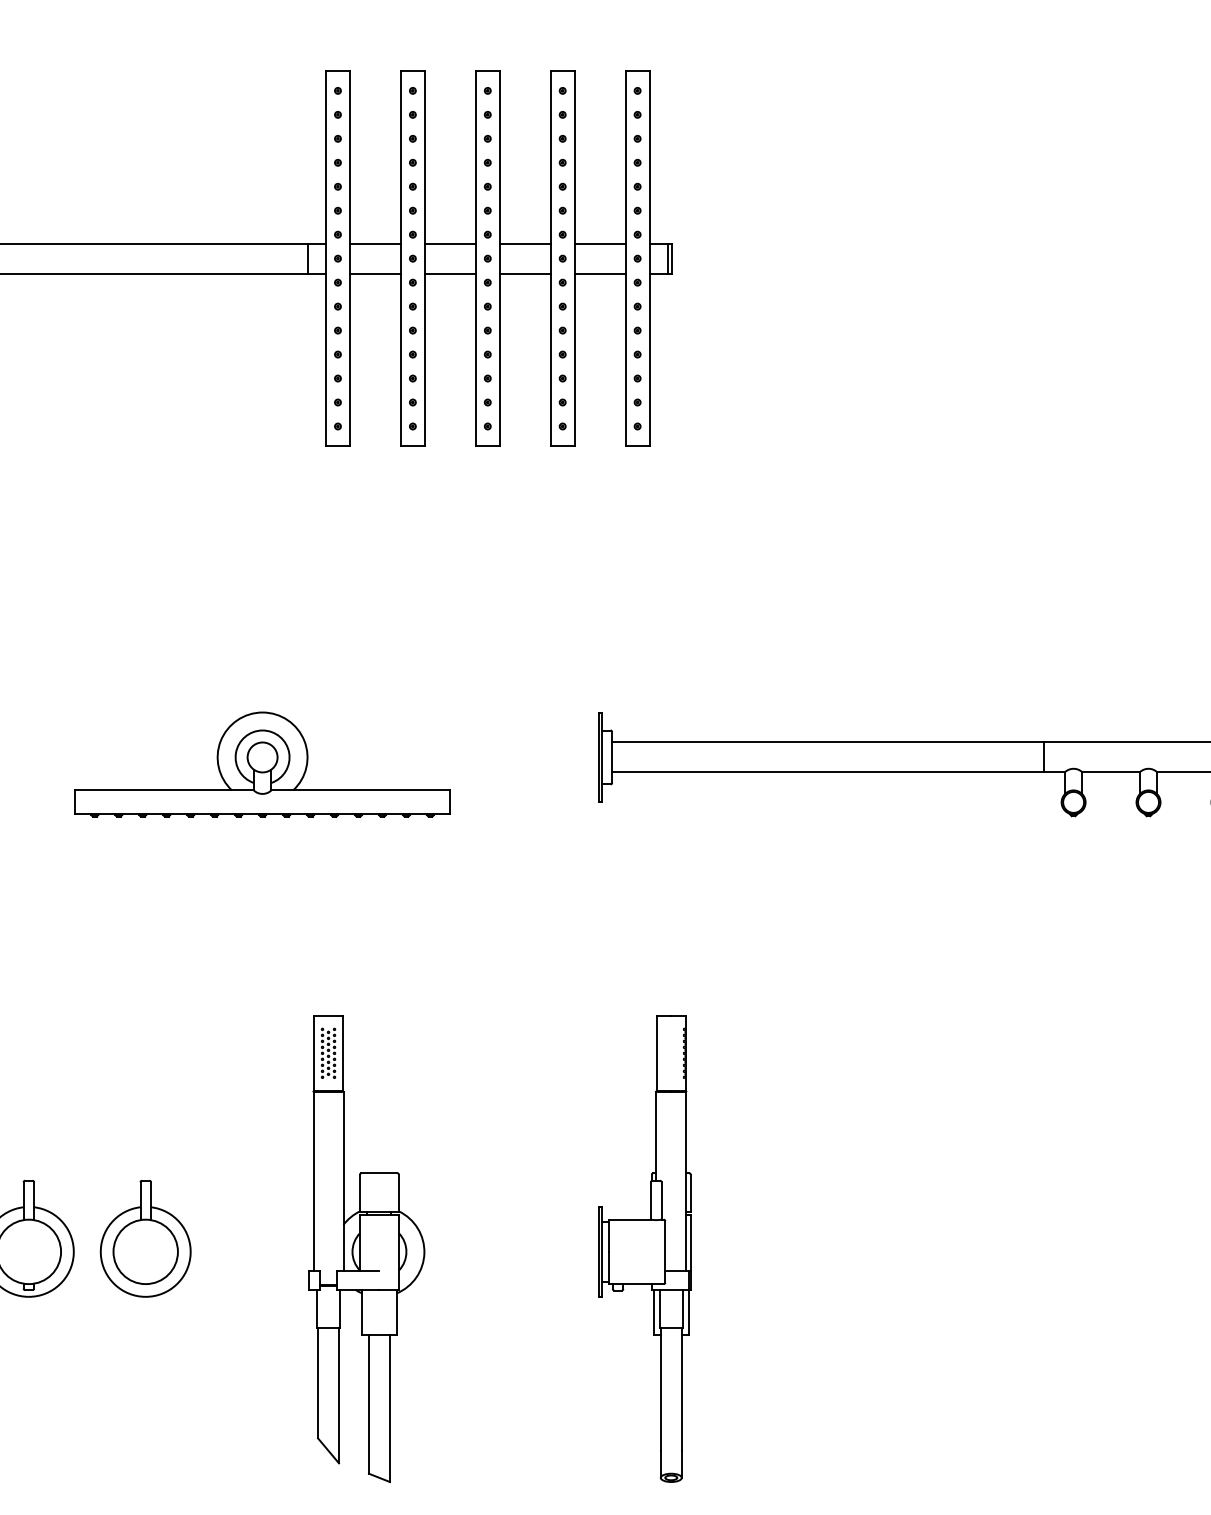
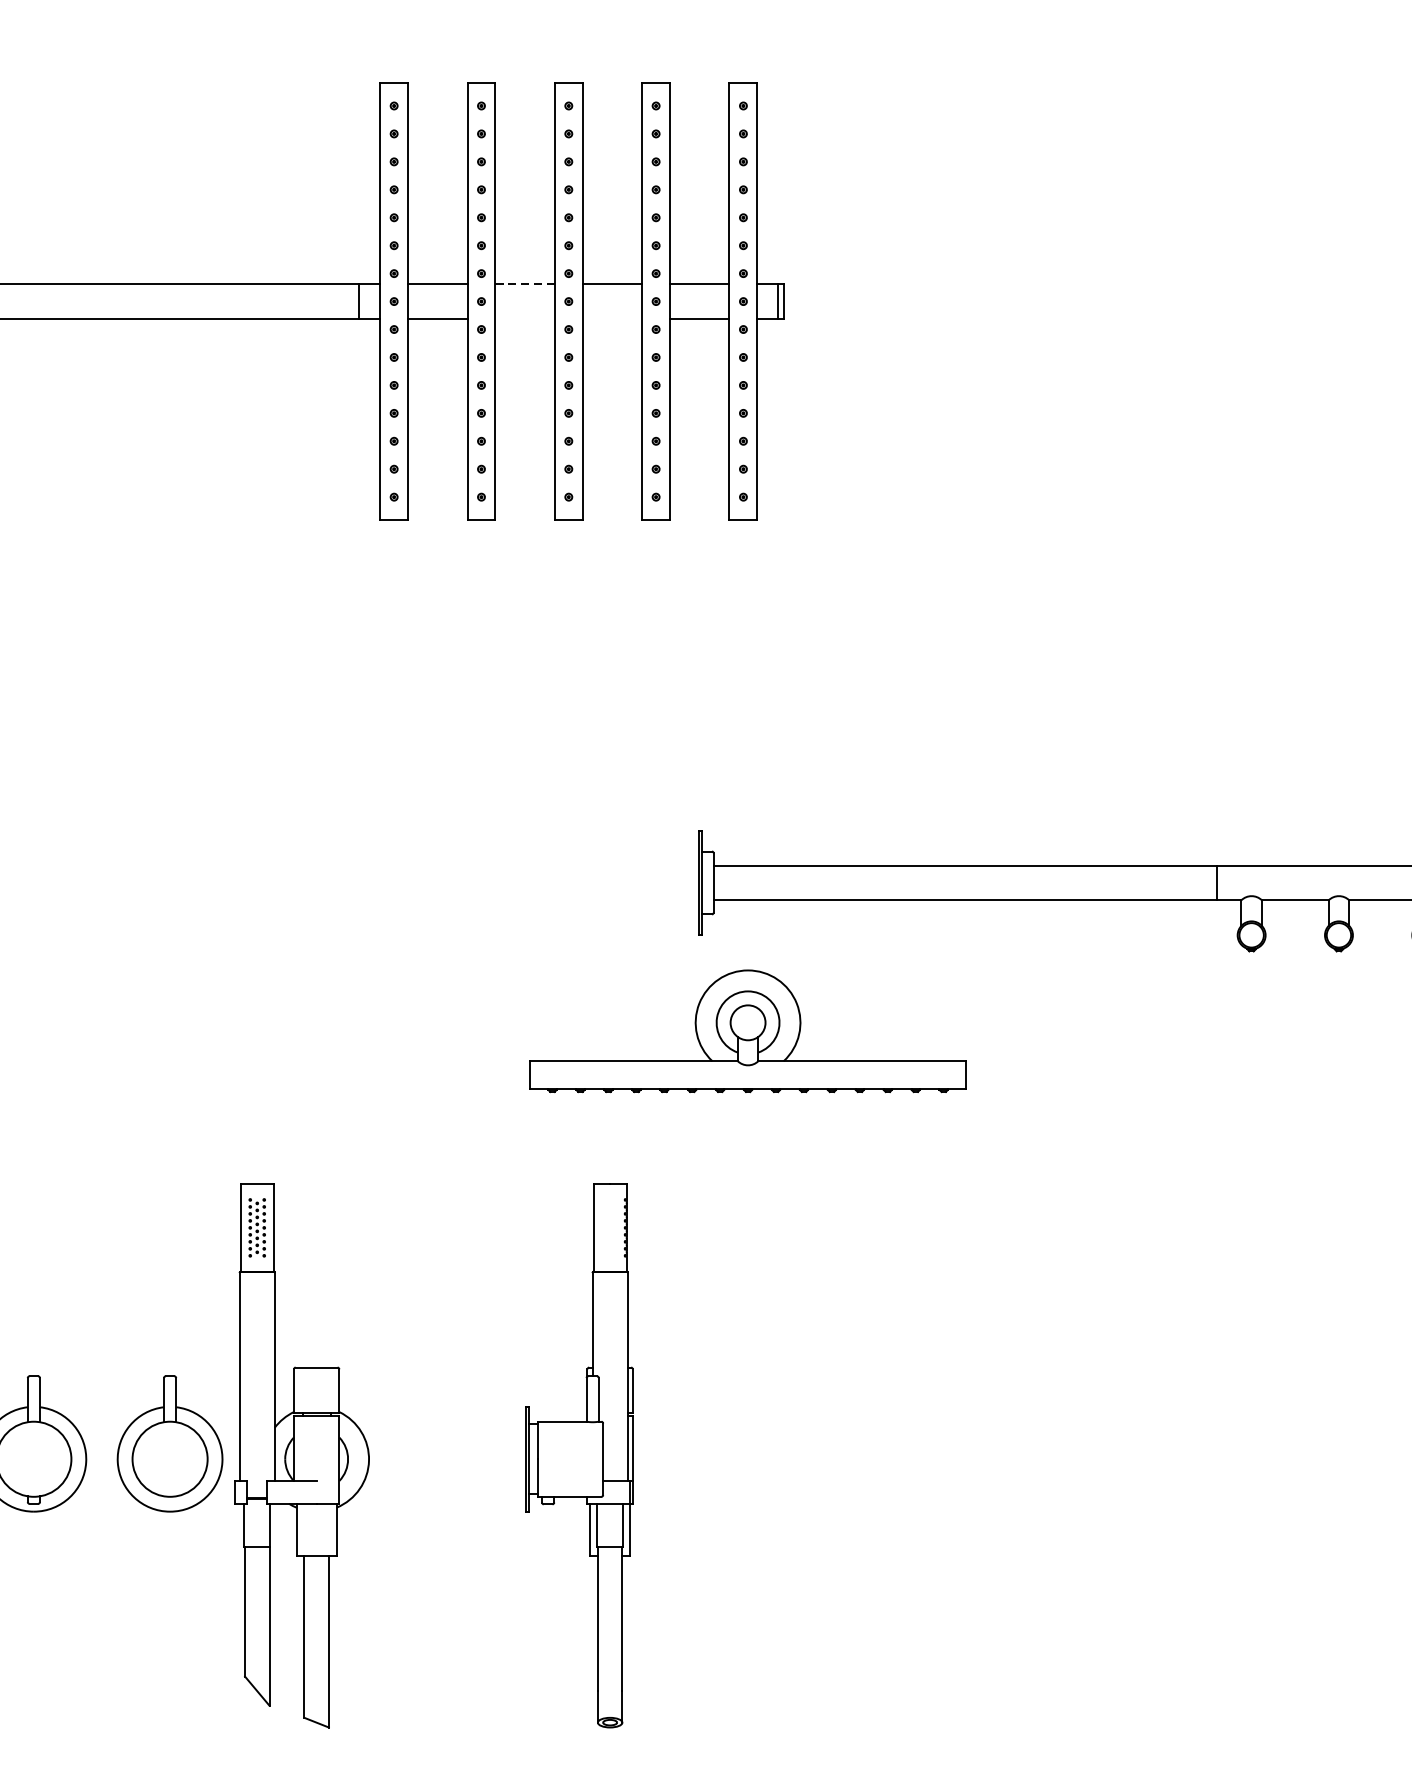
line: (450, 243) -> (525, 283), solid -> dashed
line: (449, 273) -> (524, 318), removed
line: (524, 273) -> (611, 318), removed
part: (262, 764) -> (747, 1031), moved
part: (366, 1248) -> (301, 1455), moved
part: (644, 1248) -> (578, 1455), moved

